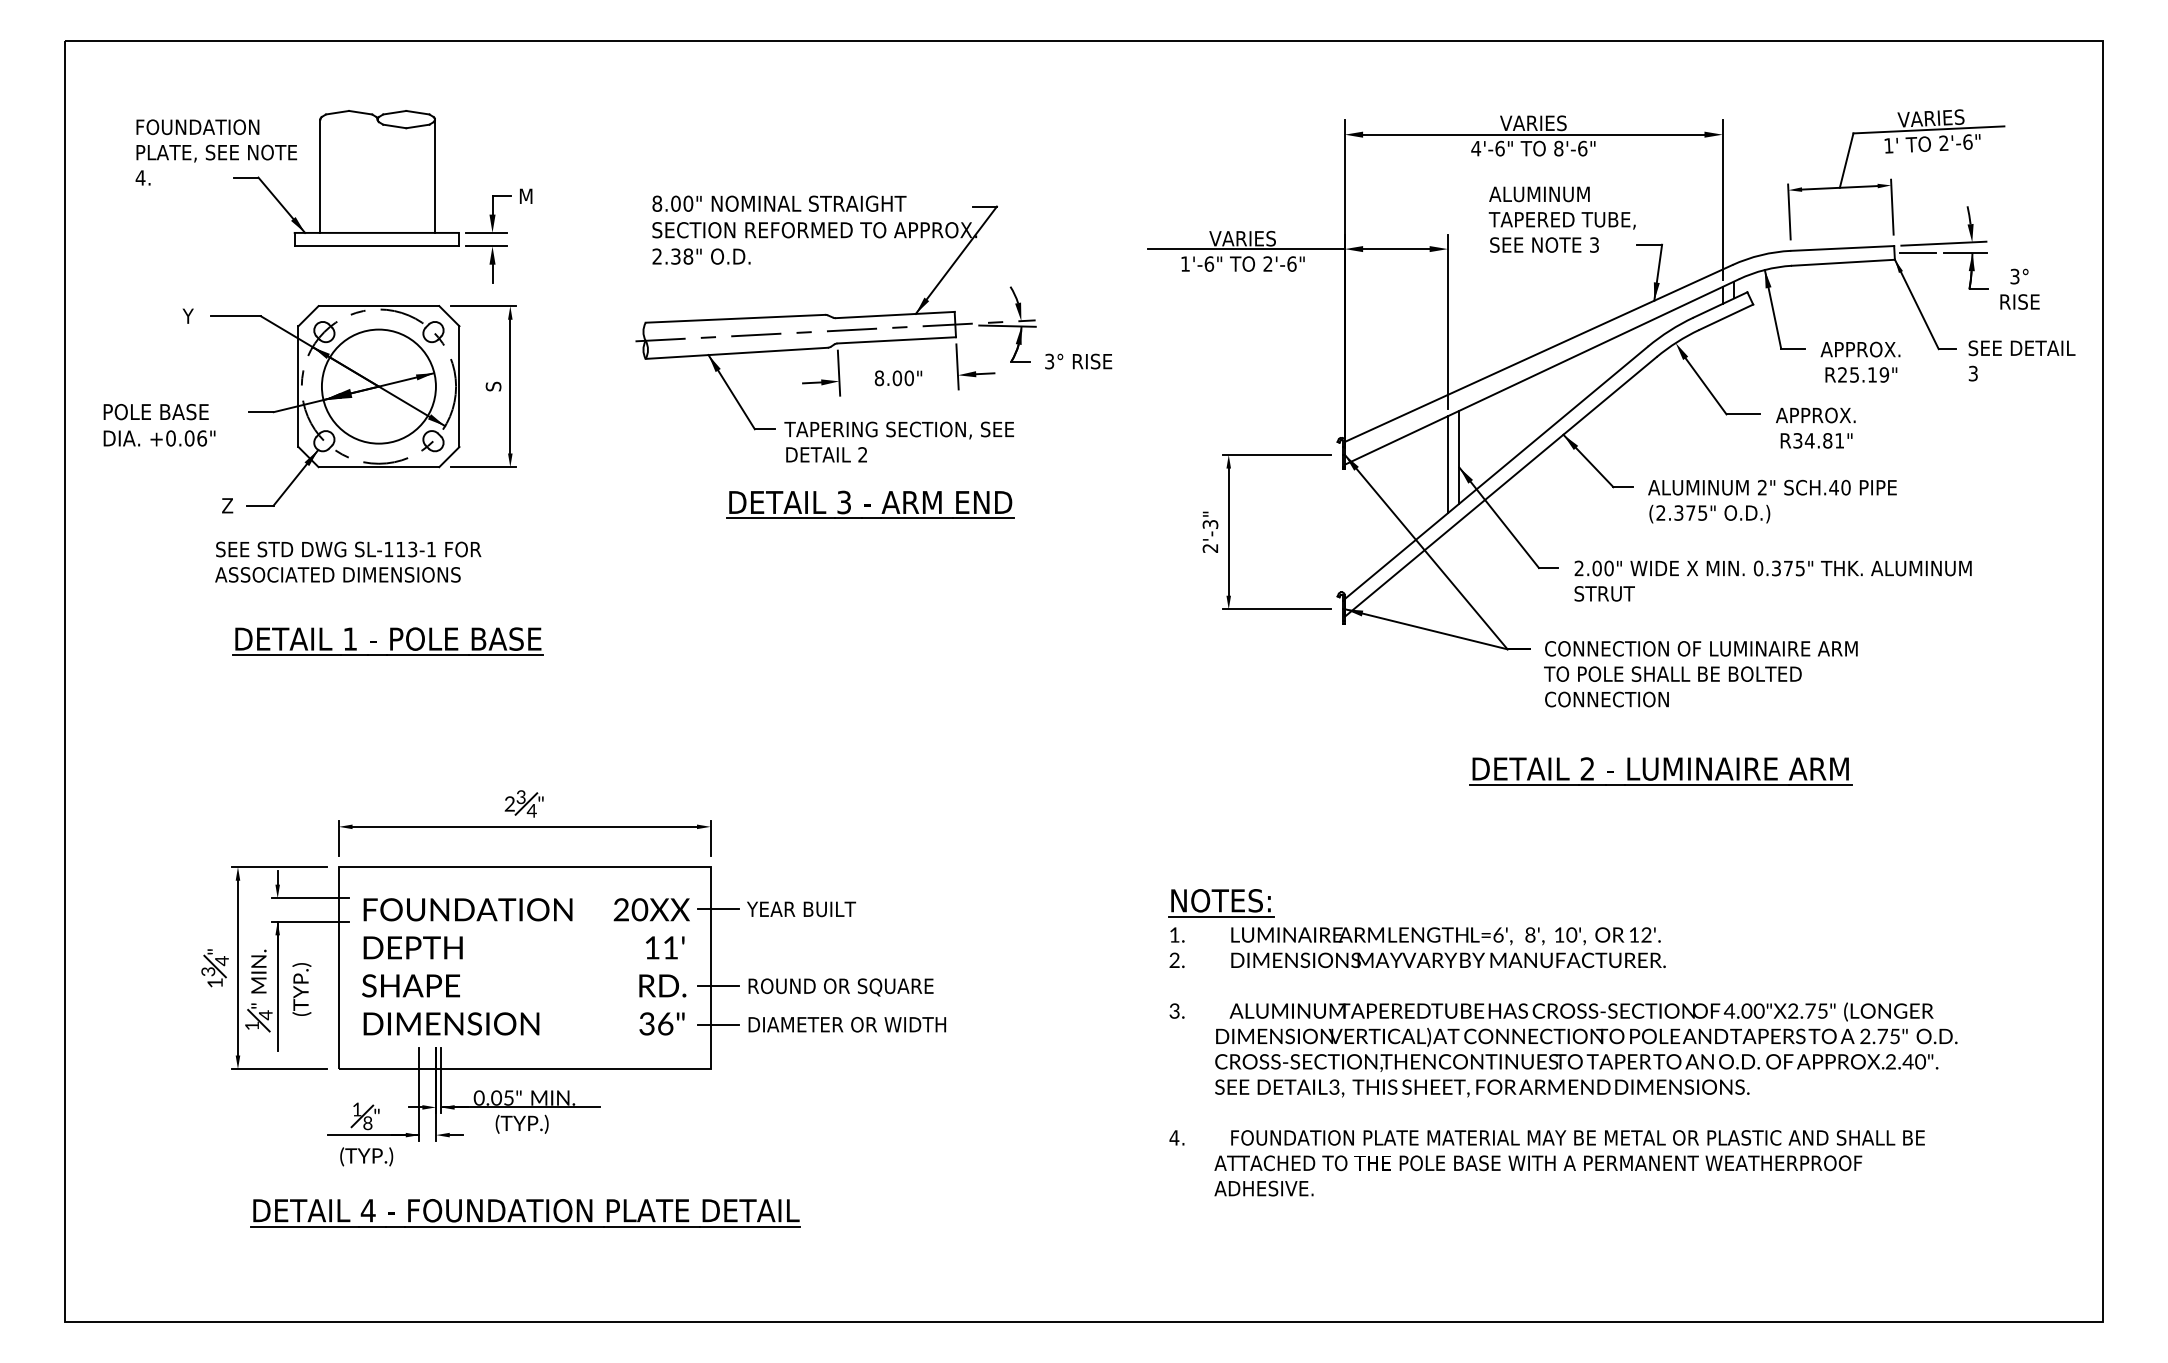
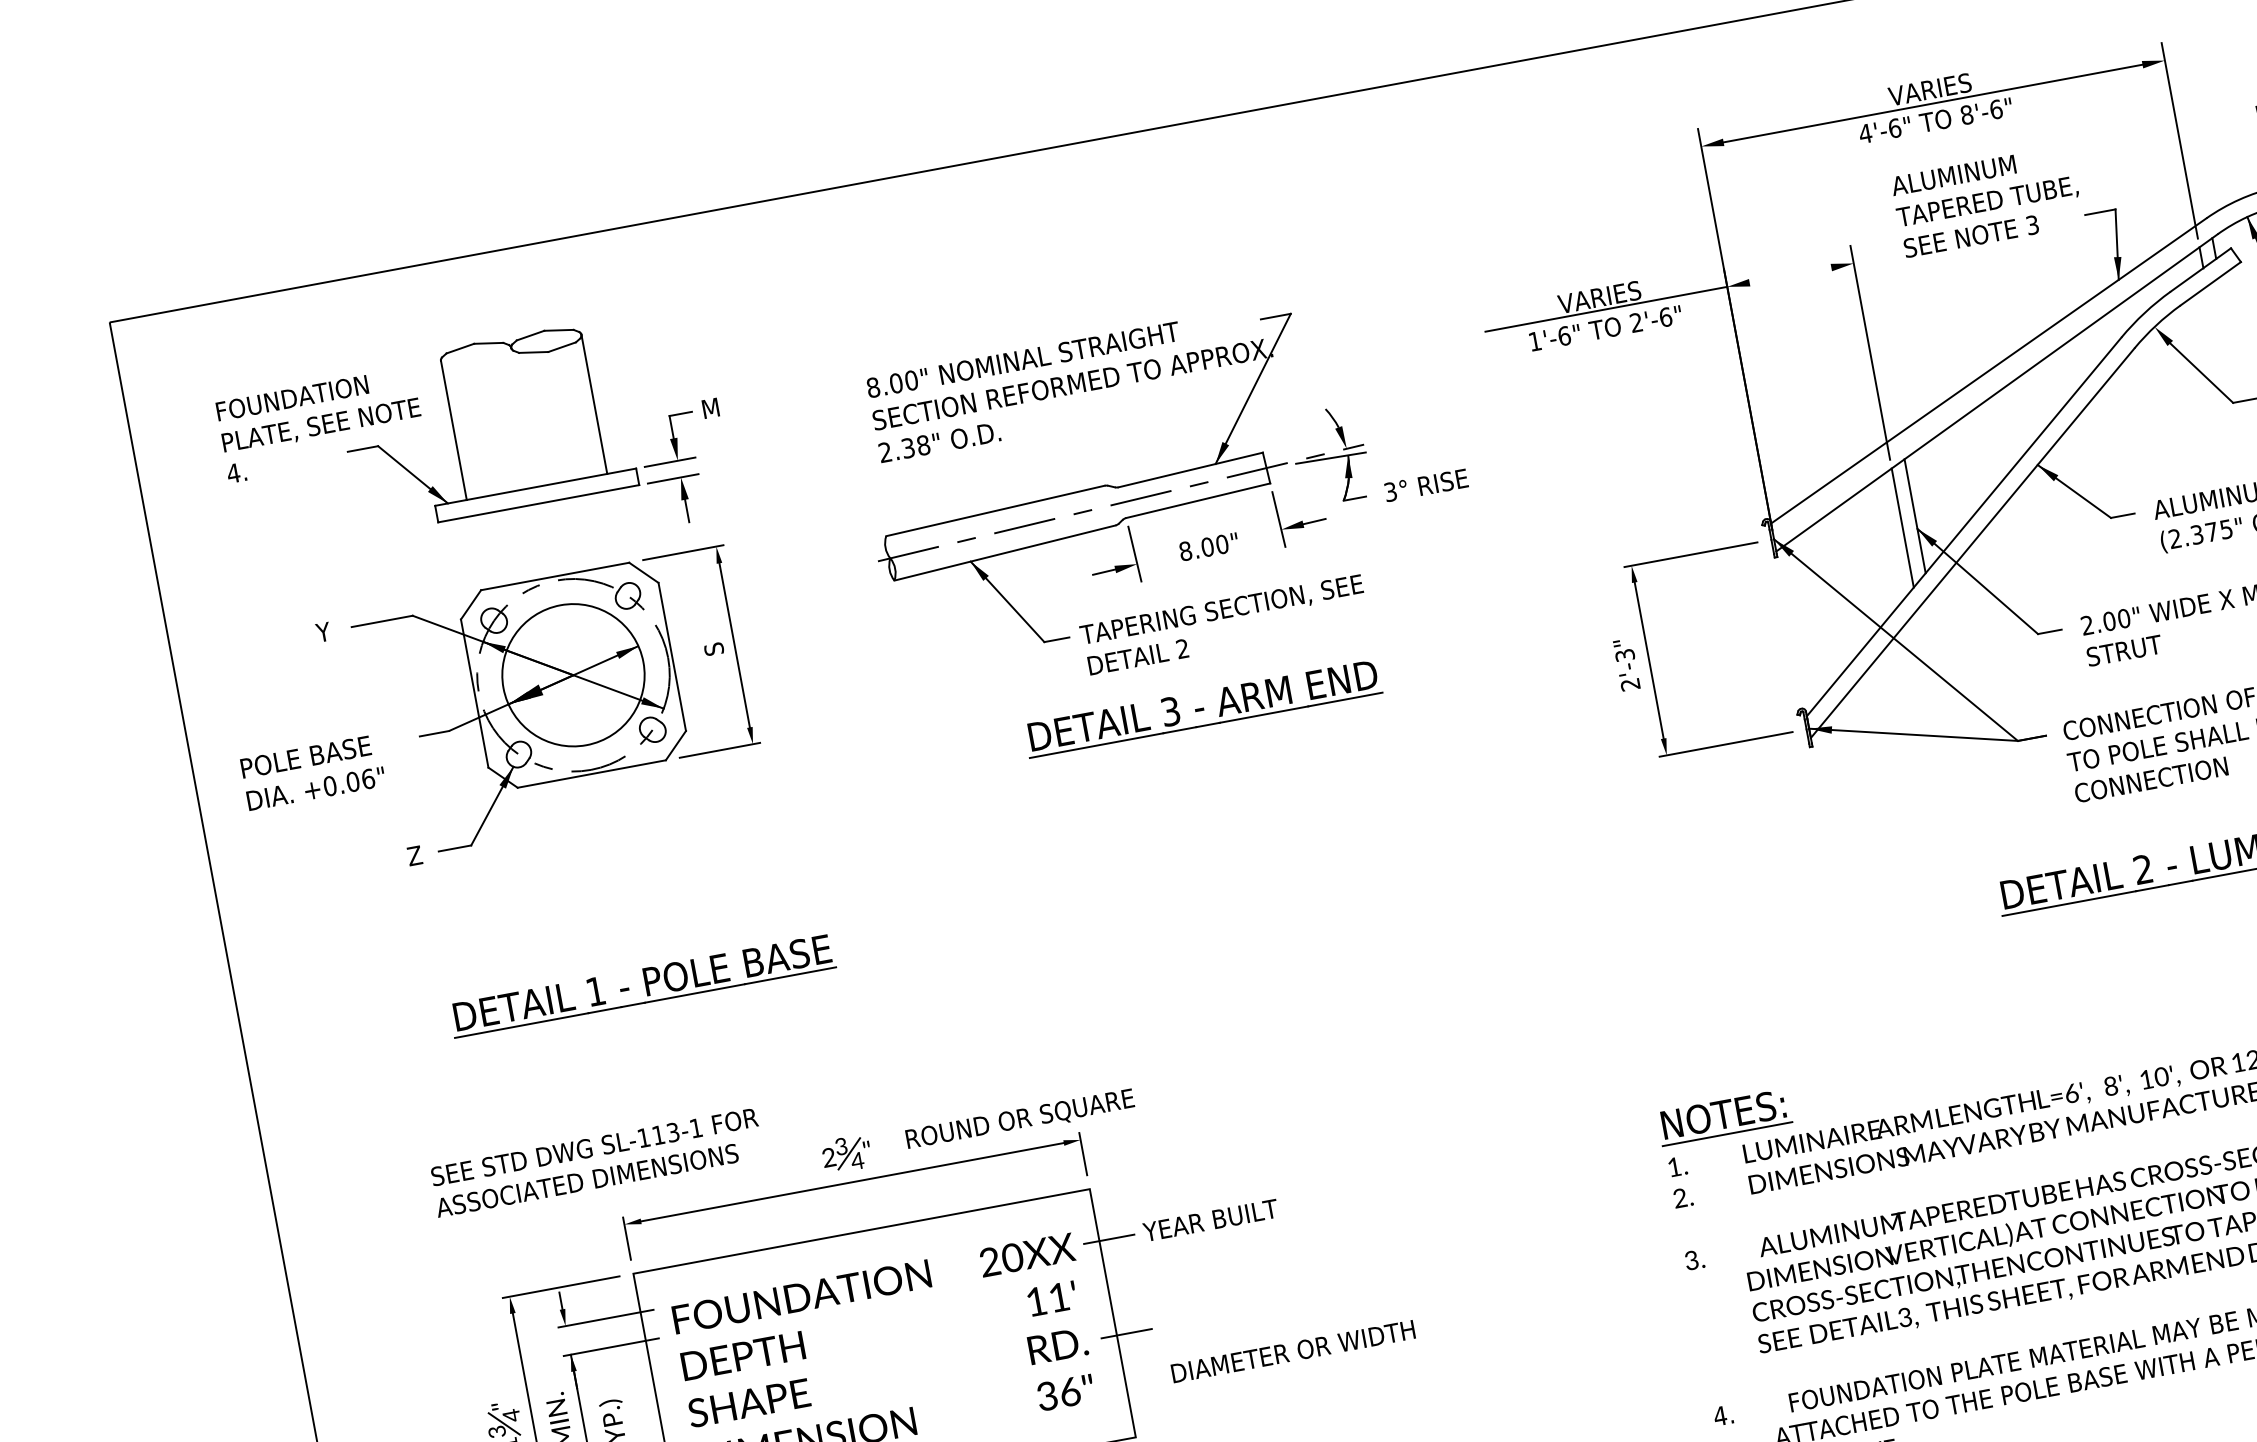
line: (1396, 249) -> (1790, 275), removed
text: (348, 561) -> (597, 1161), moved
text: (840, 987) -> (1019, 1120), moved
line: (718, 1024) -> (1135, 1380), removed

